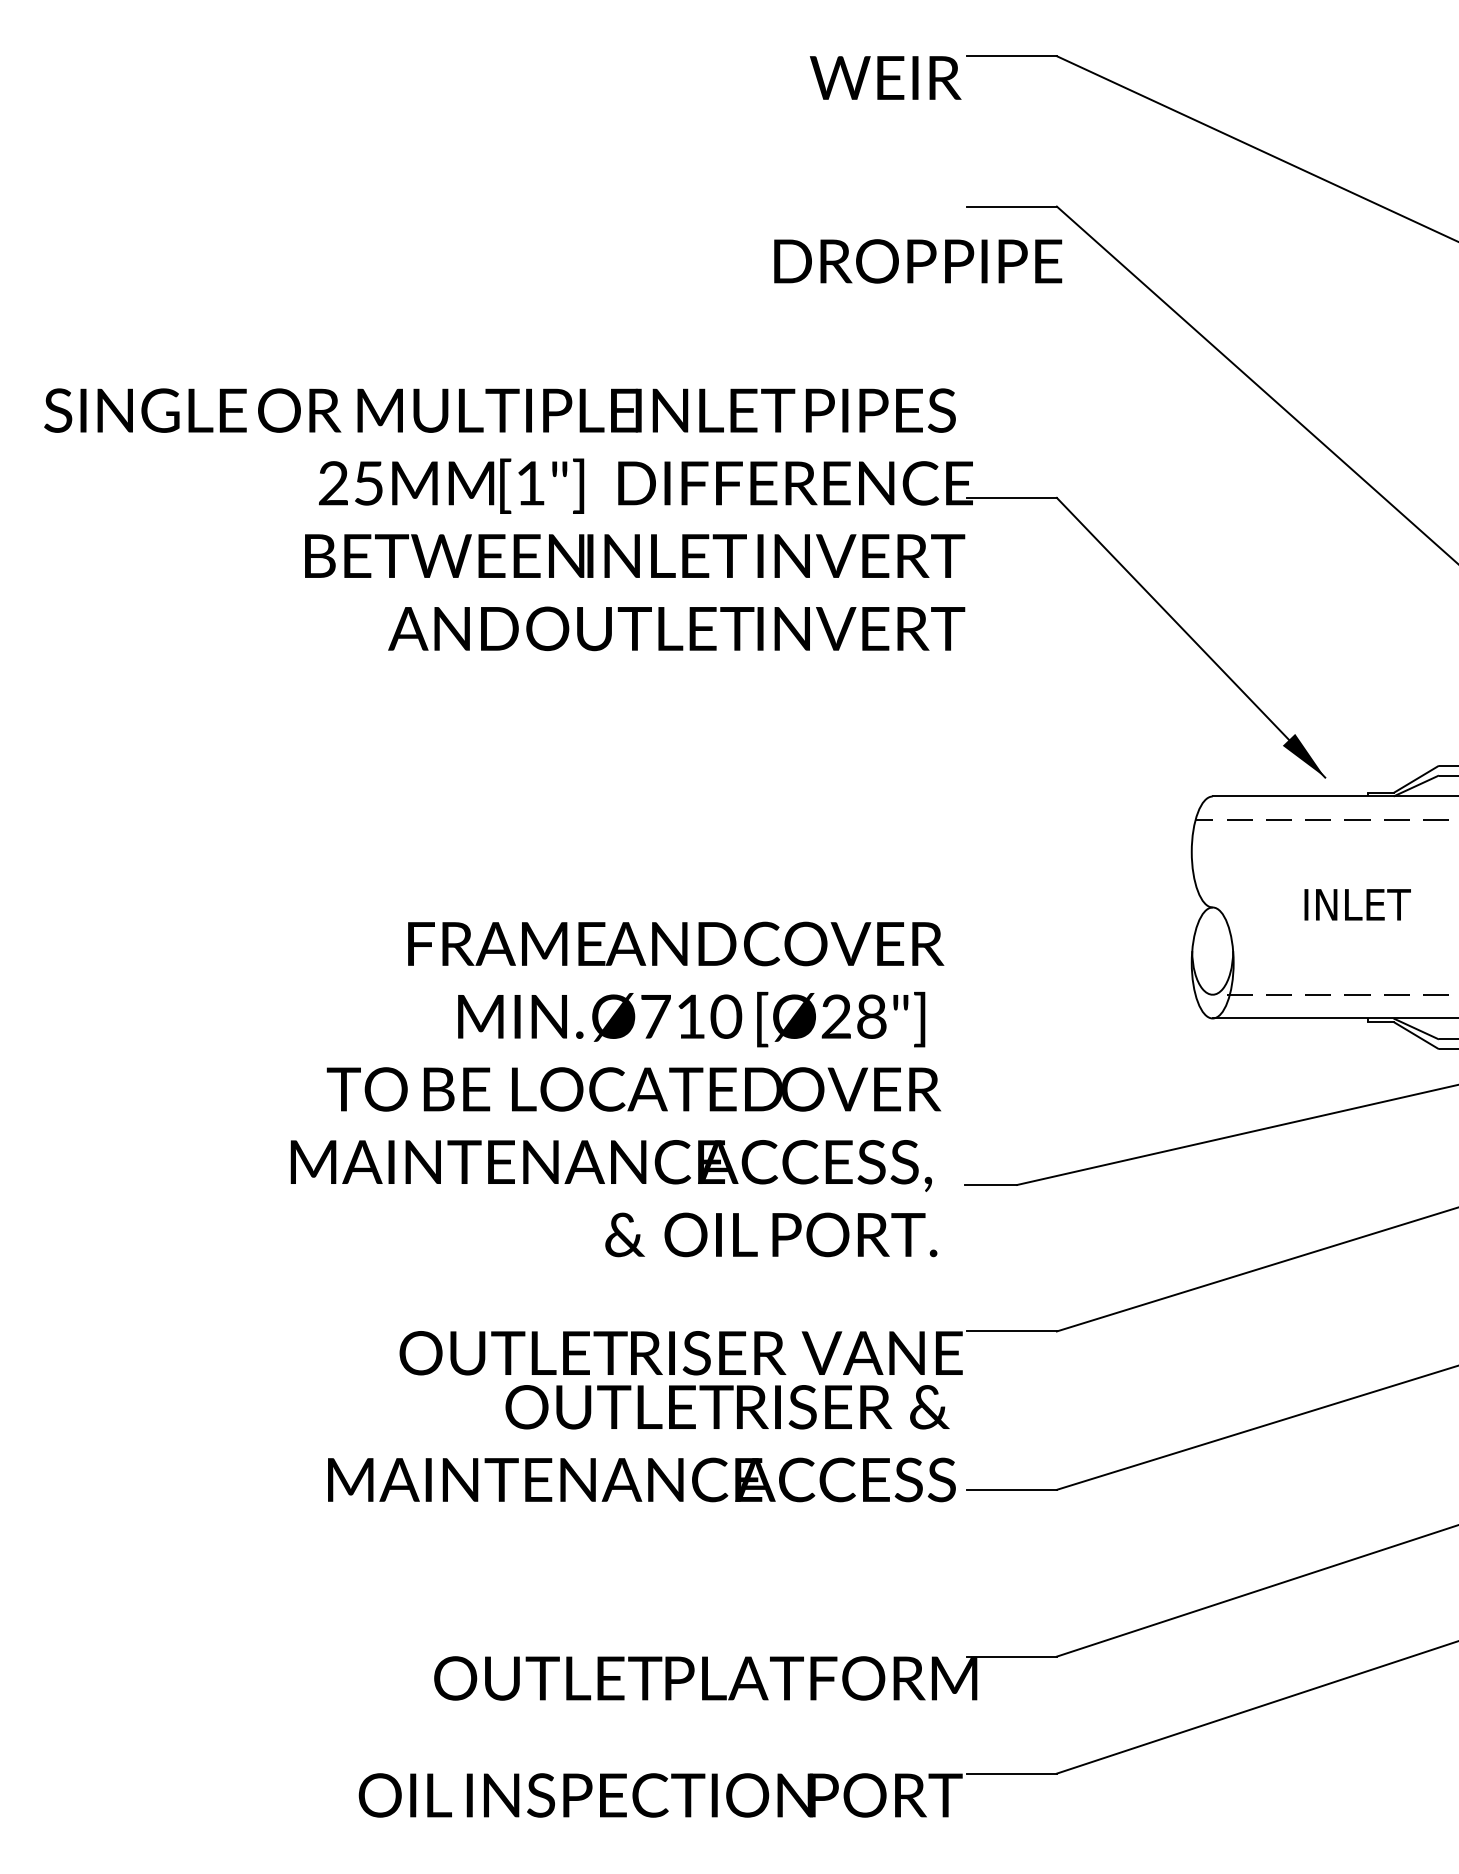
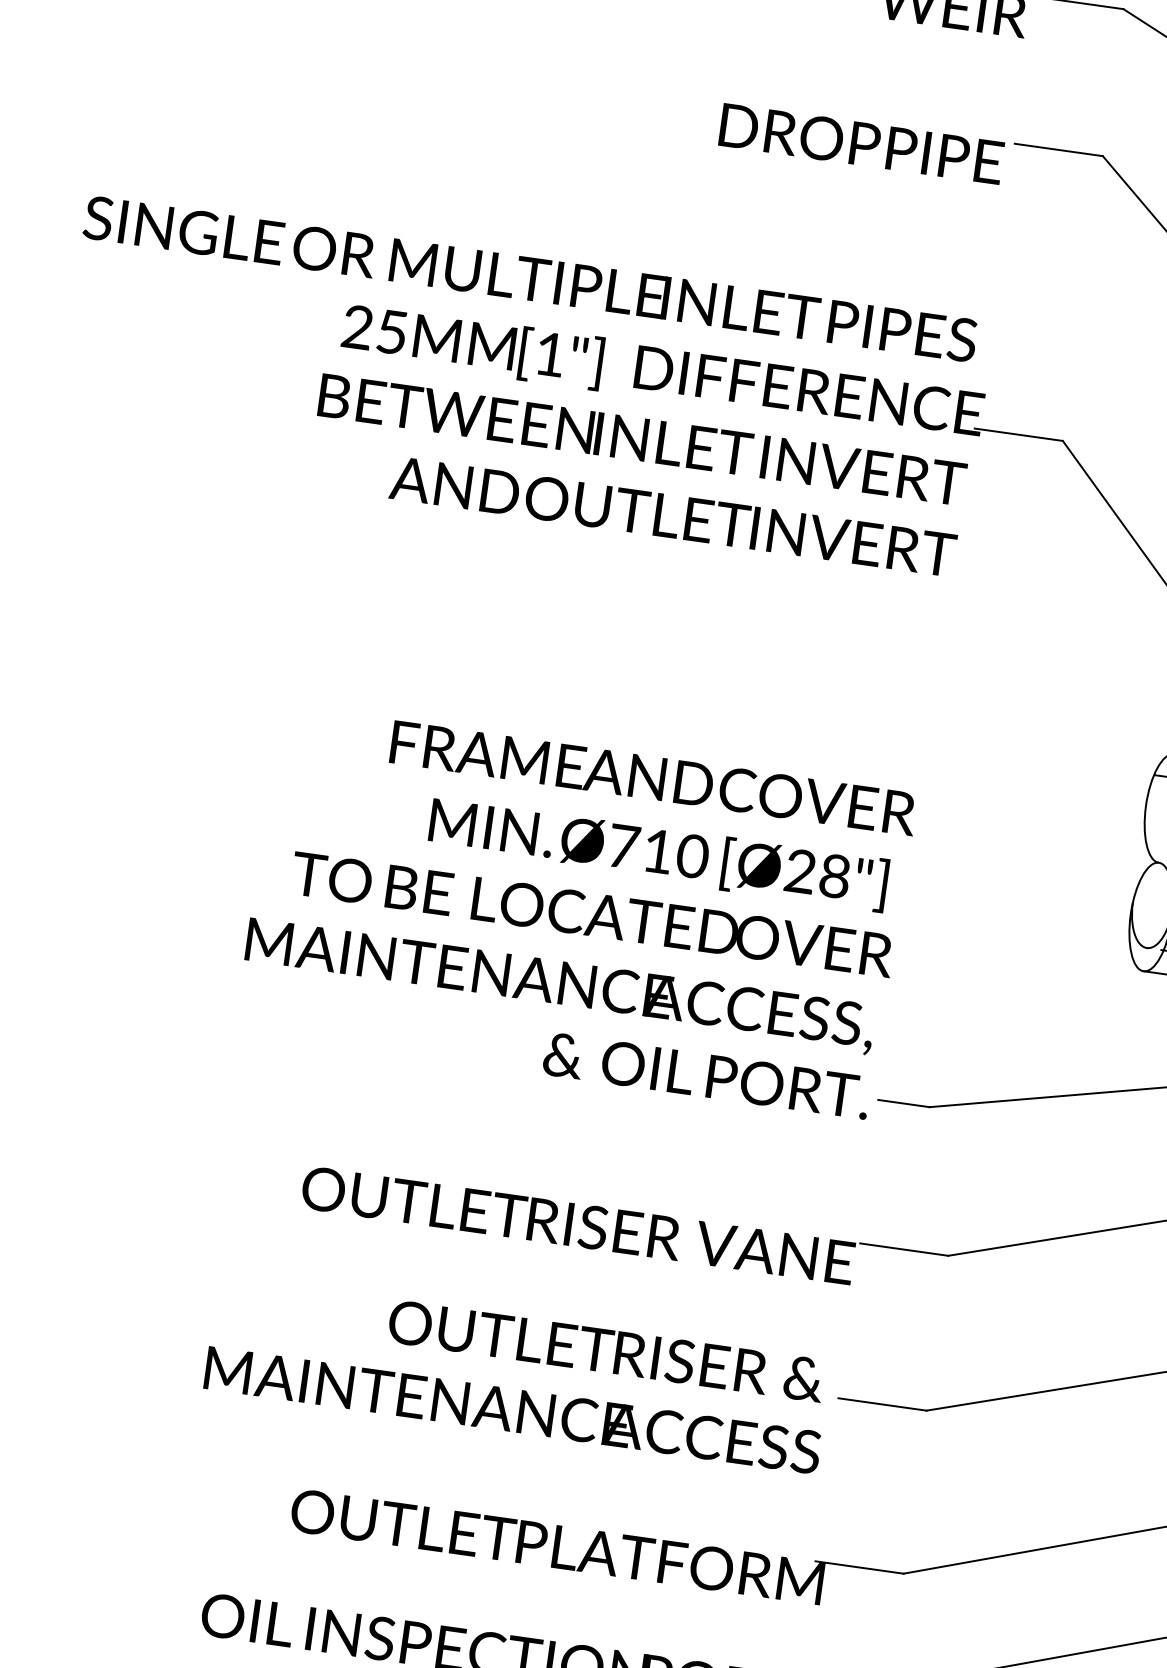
text: (918, 261) -> (861, 144), moved
text: (617, 1089) -> (576, 912), moved
text: (641, 1443) -> (517, 1374), moved

